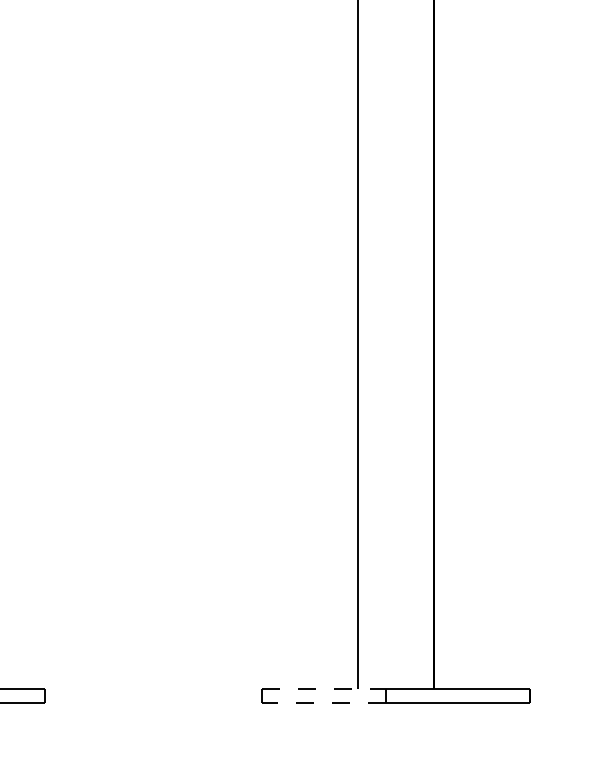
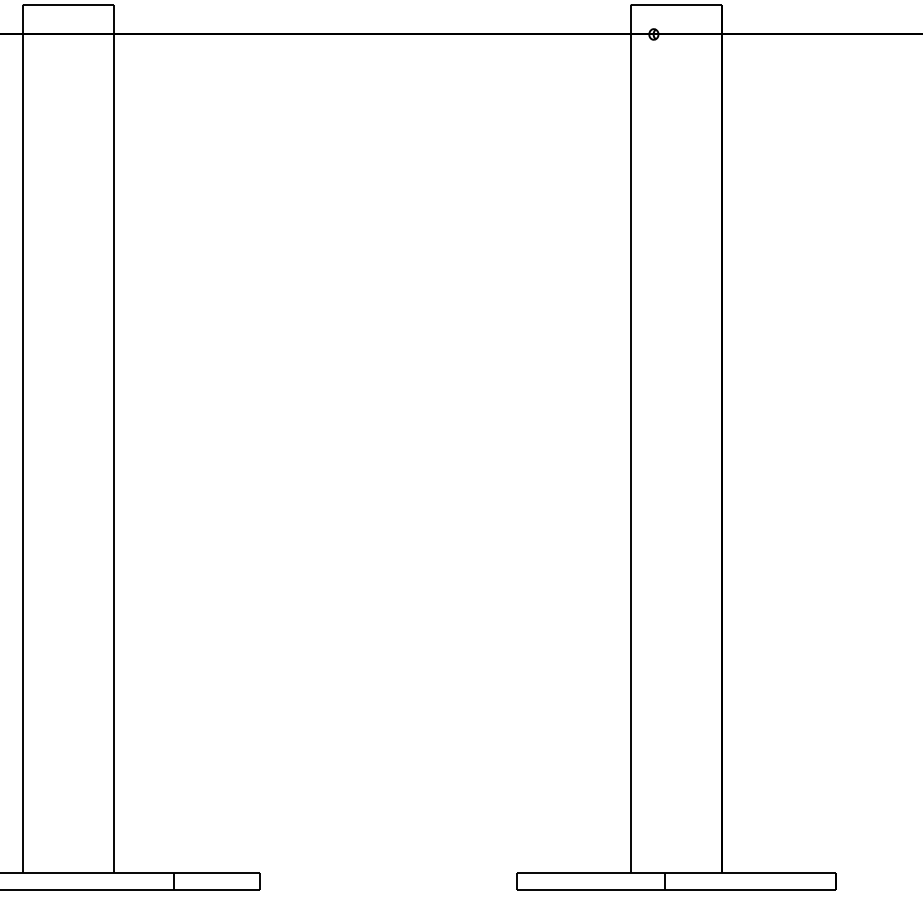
line: (324, 689) -> (591, 873), dashed -> solid
line: (323, 703) -> (590, 890), dashed -> solid

